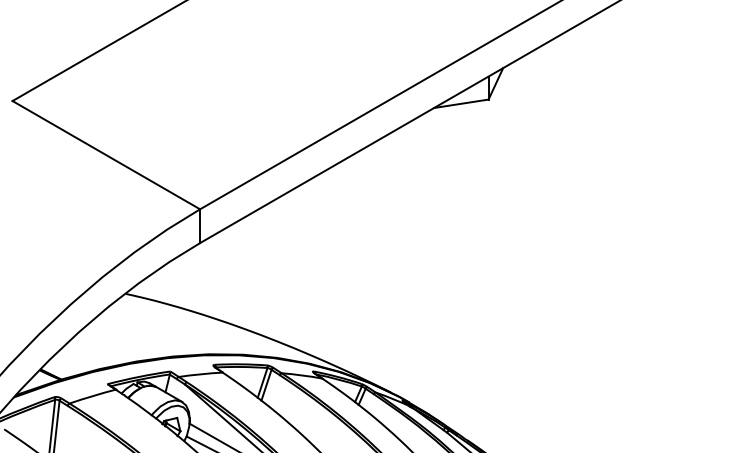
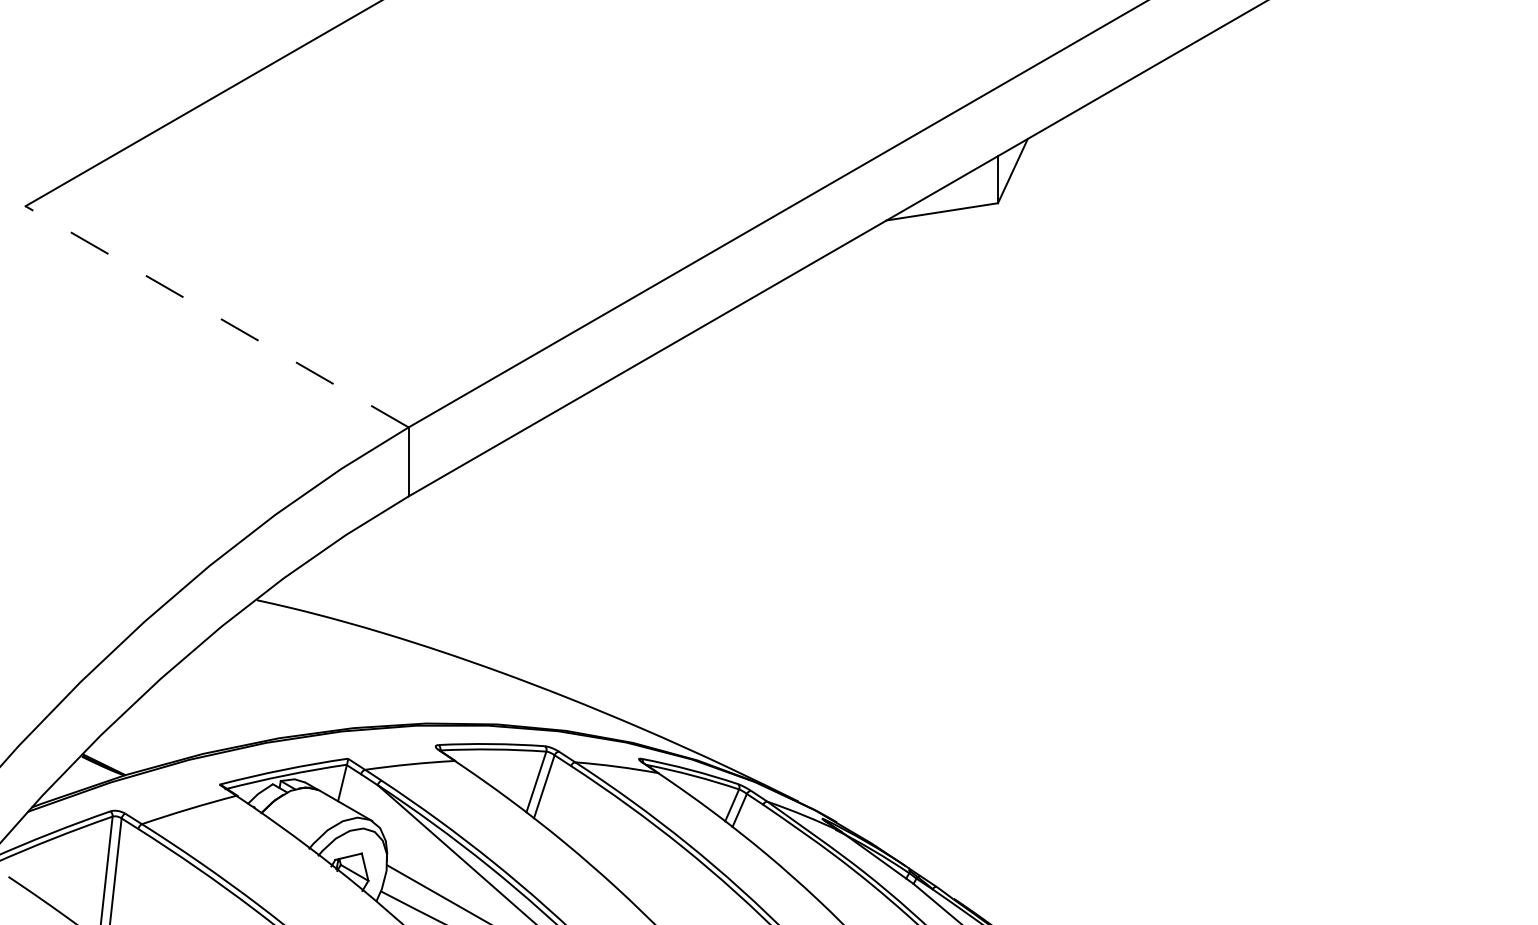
line: (105, 154) -> (215, 315), solid -> dashed

